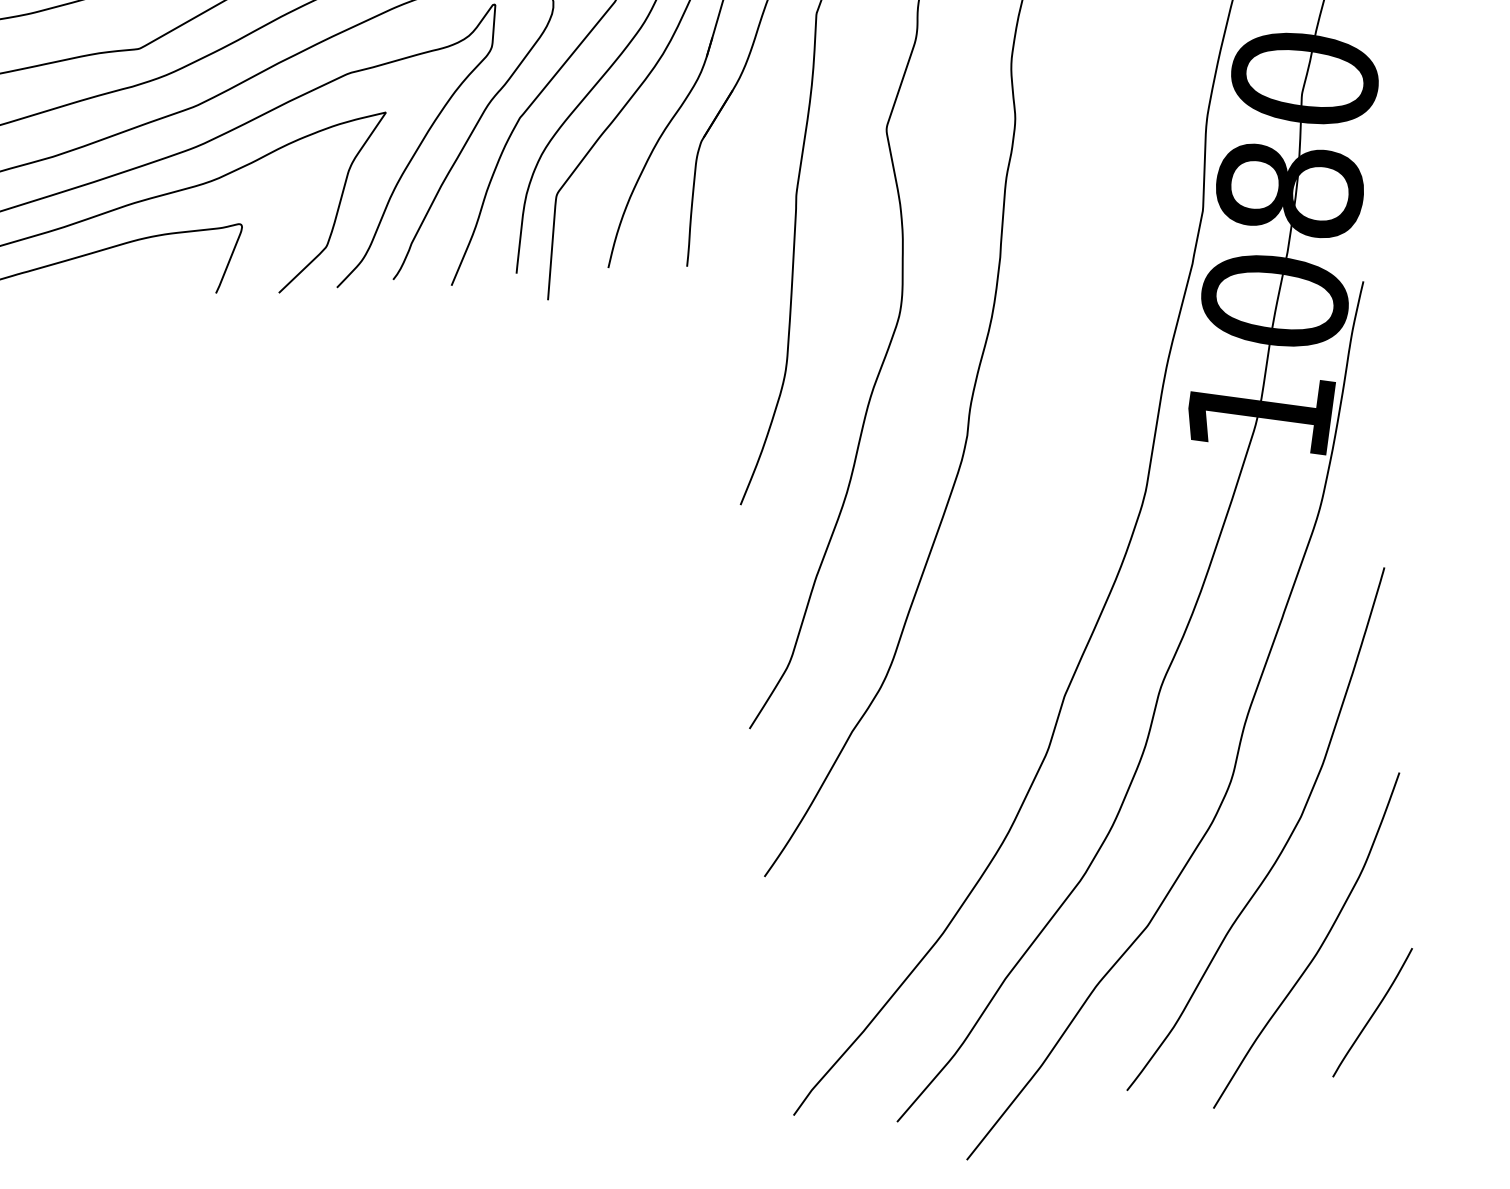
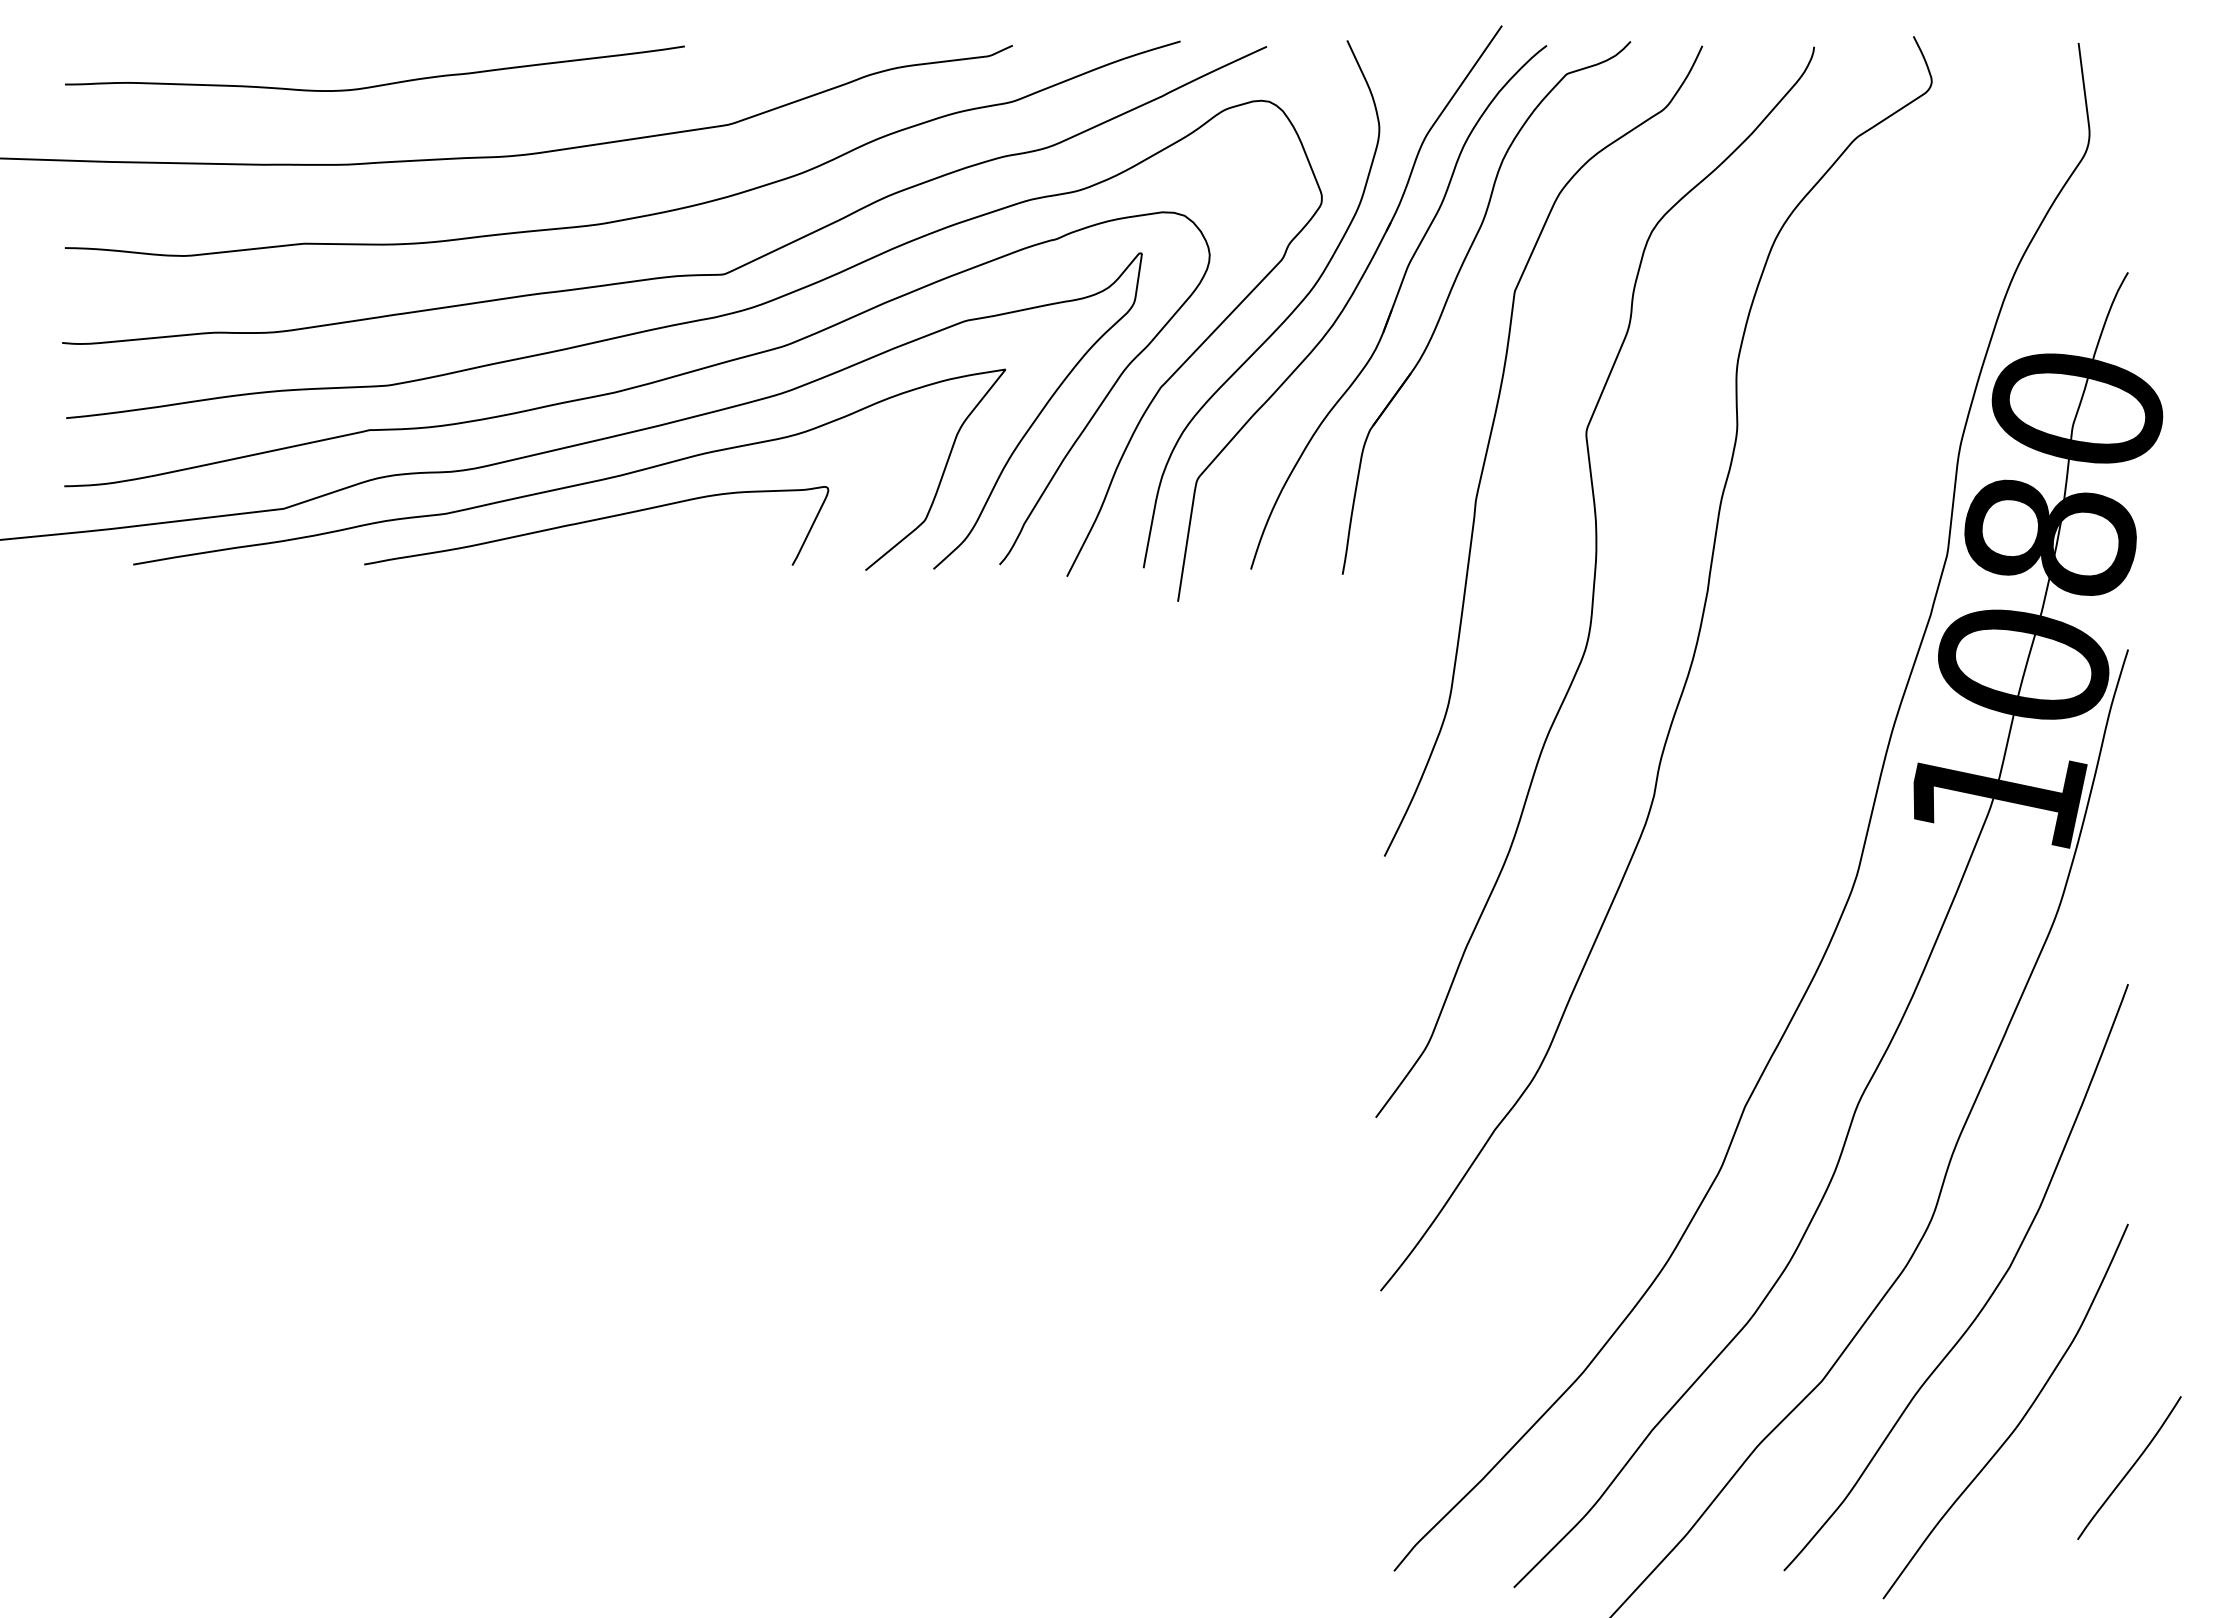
curve: (1373, 1012) -> (2130, 1467), moved

